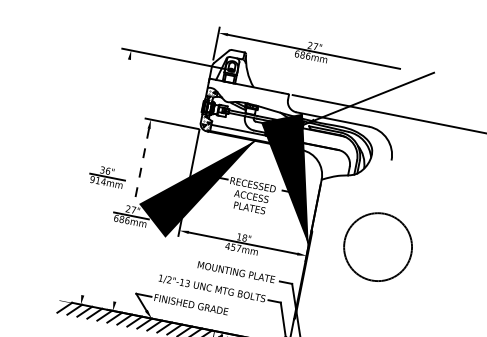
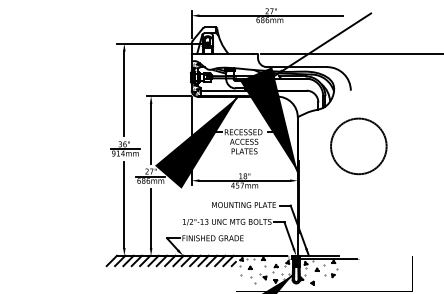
line: (119, 110) -> (124, 93), added
line: (142, 165) -> (151, 134), dashed -> solid
line: (93, 244) -> (124, 205), added
circle: (377, 247) -> (358, 146), moved
line: (122, 266) -> (151, 218), added

